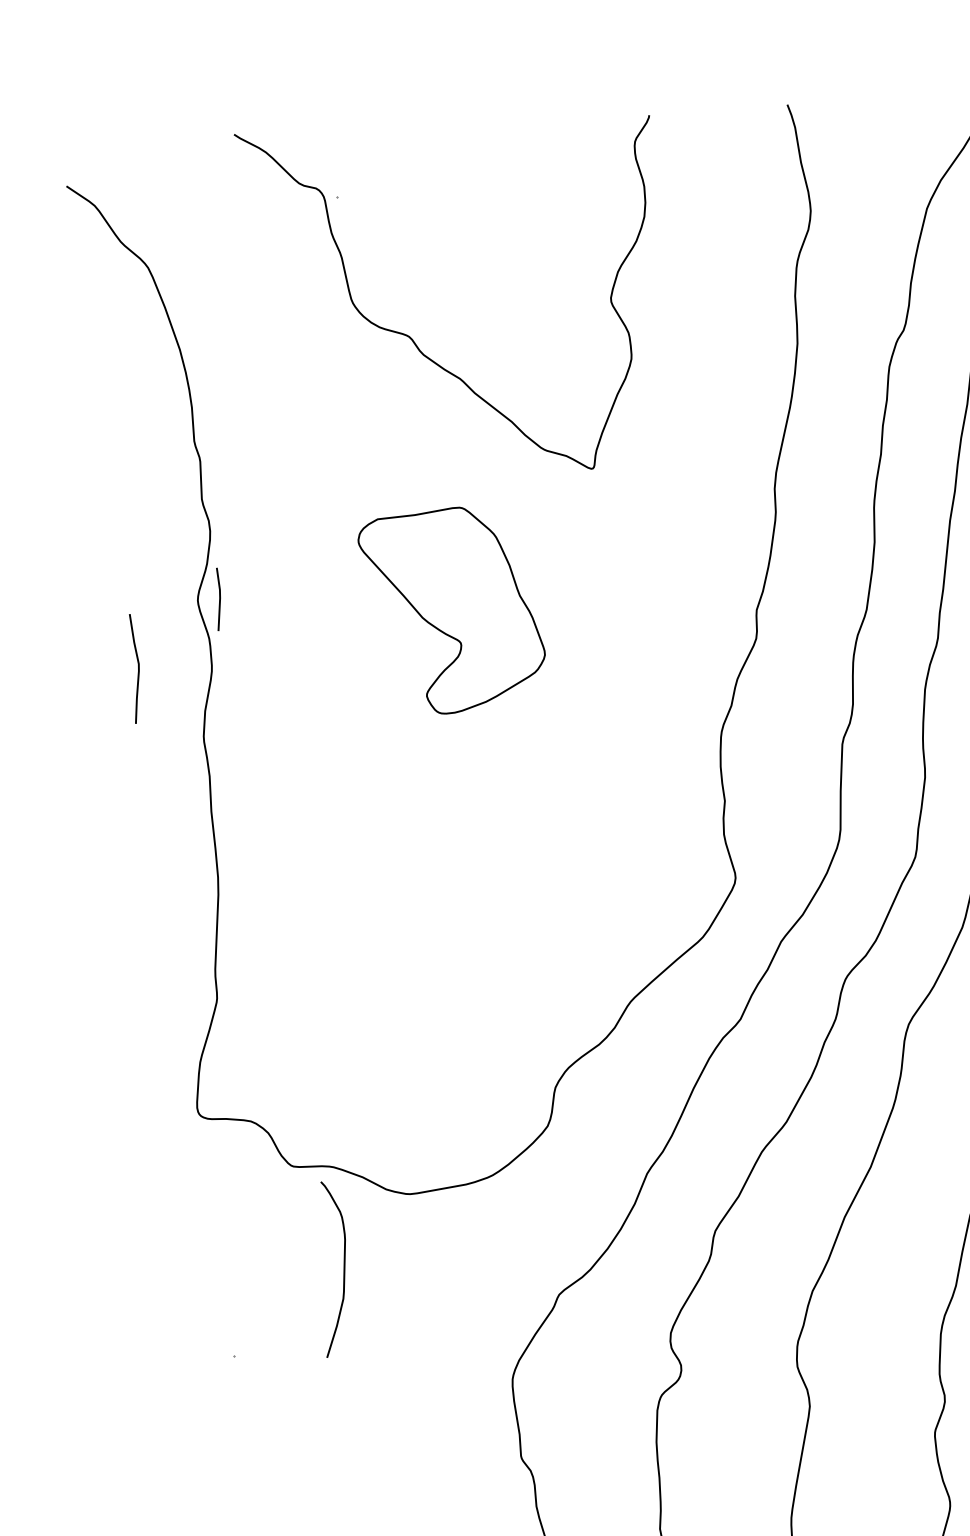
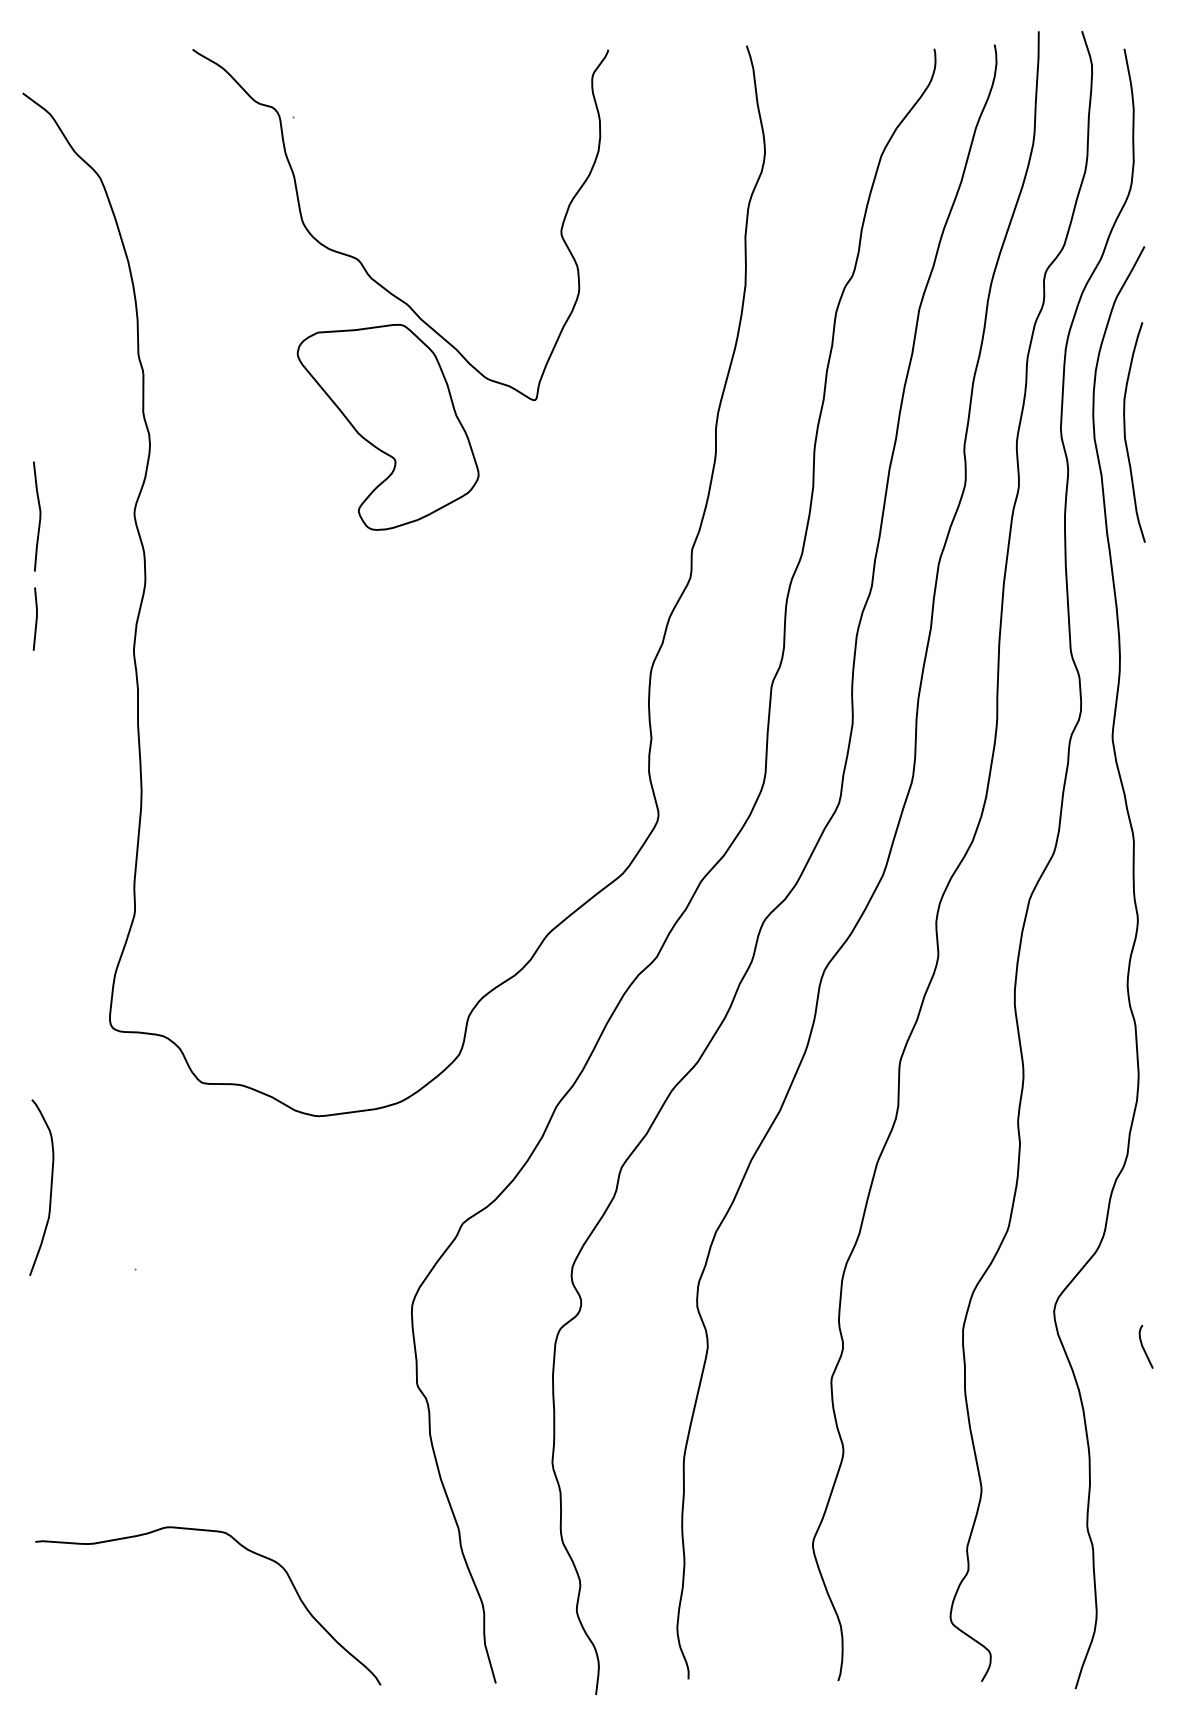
line: (218, 598) -> (35, 618), moved
part: (451, 610) -> (387, 427), moved
curve: (138, 668) -> (39, 516), moved
curve: (343, 1268) -> (50, 1187), moved

